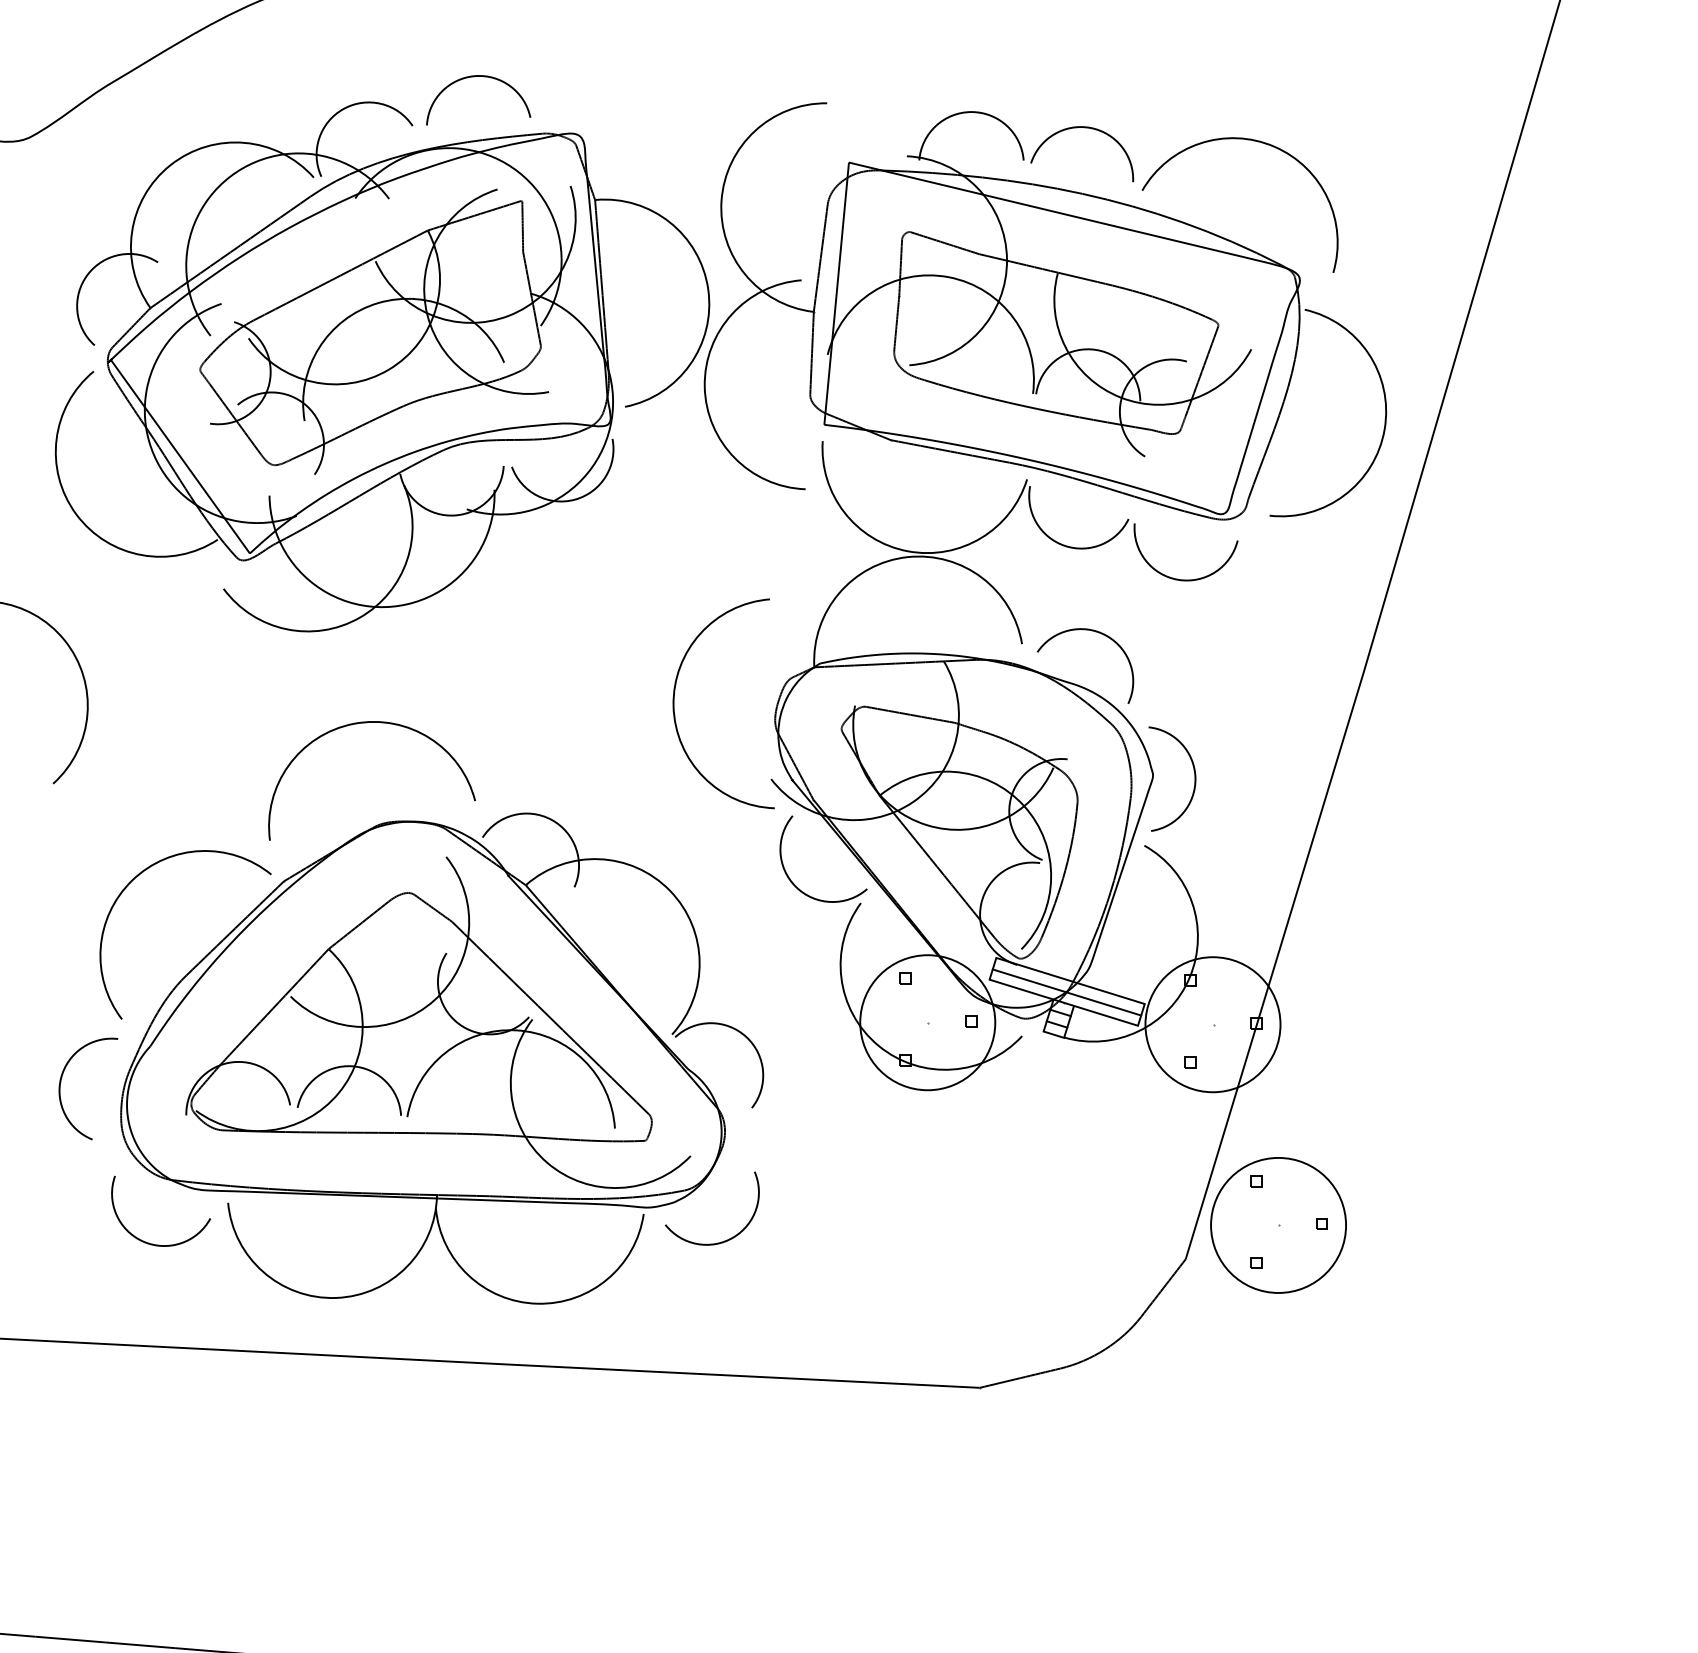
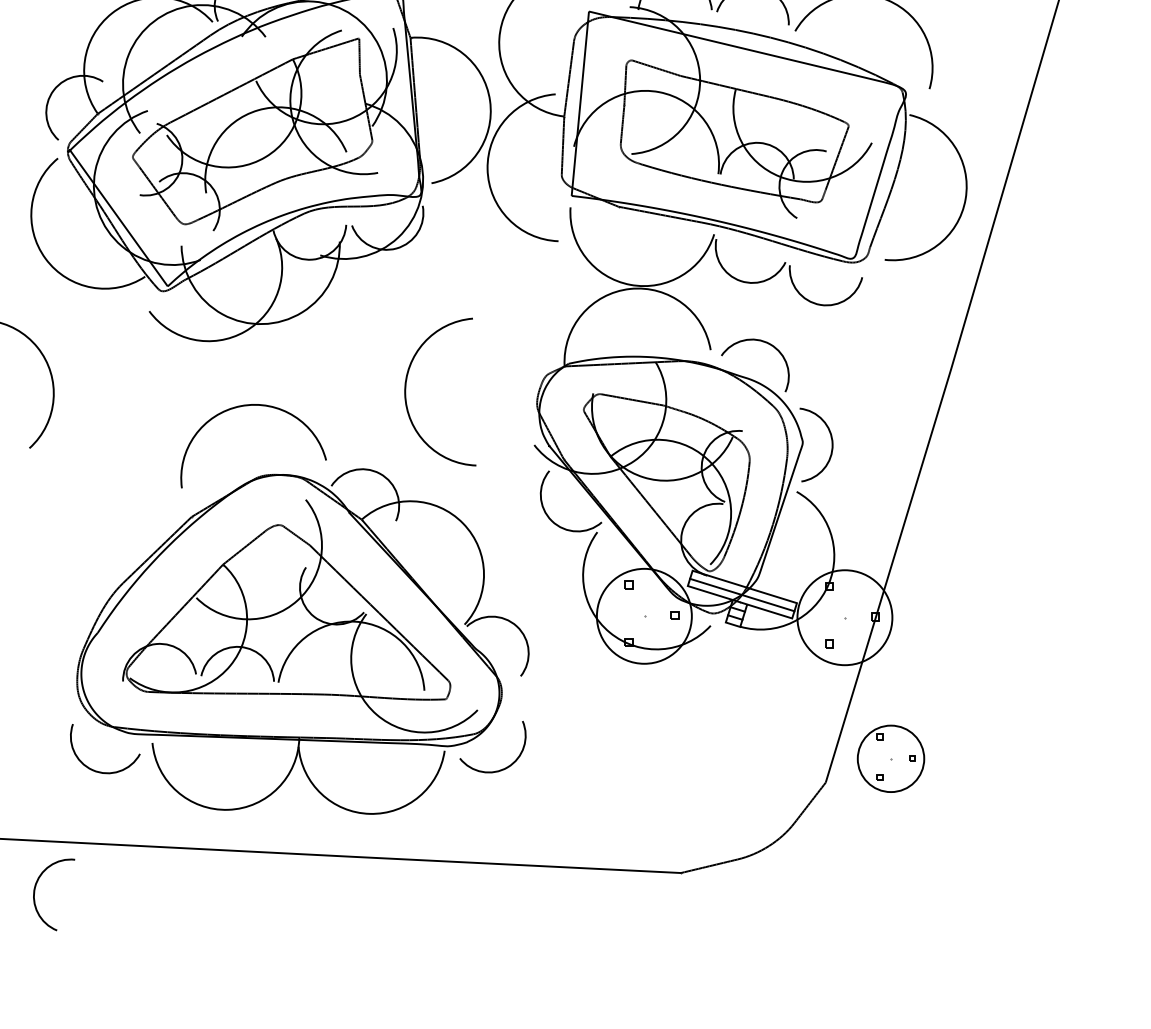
arc: (674, 703) -> (405, 391), moved
arc: (138, 876) -> (89, 513), removed
arc: (61, 1082) -> (35, 890), moved
part: (1278, 1225) -> (890, 758), size x0.7

